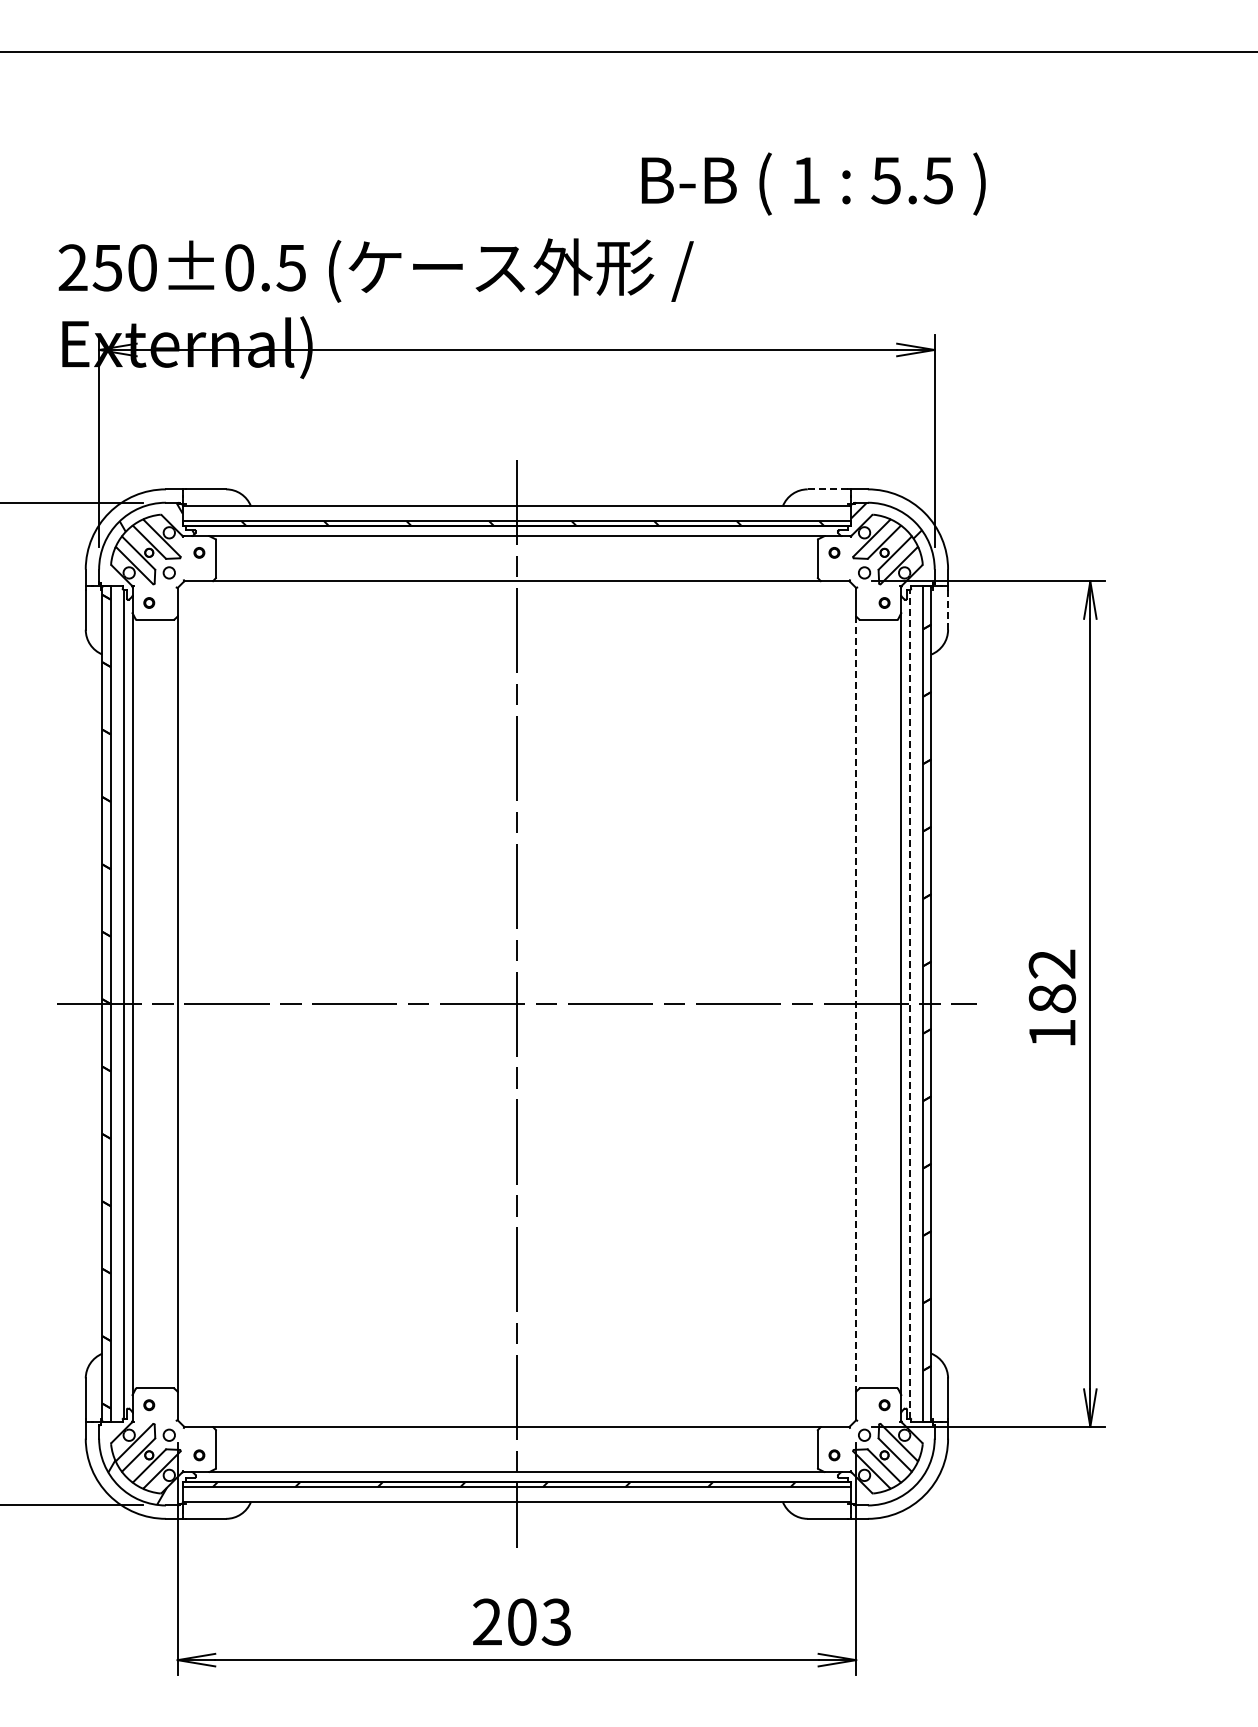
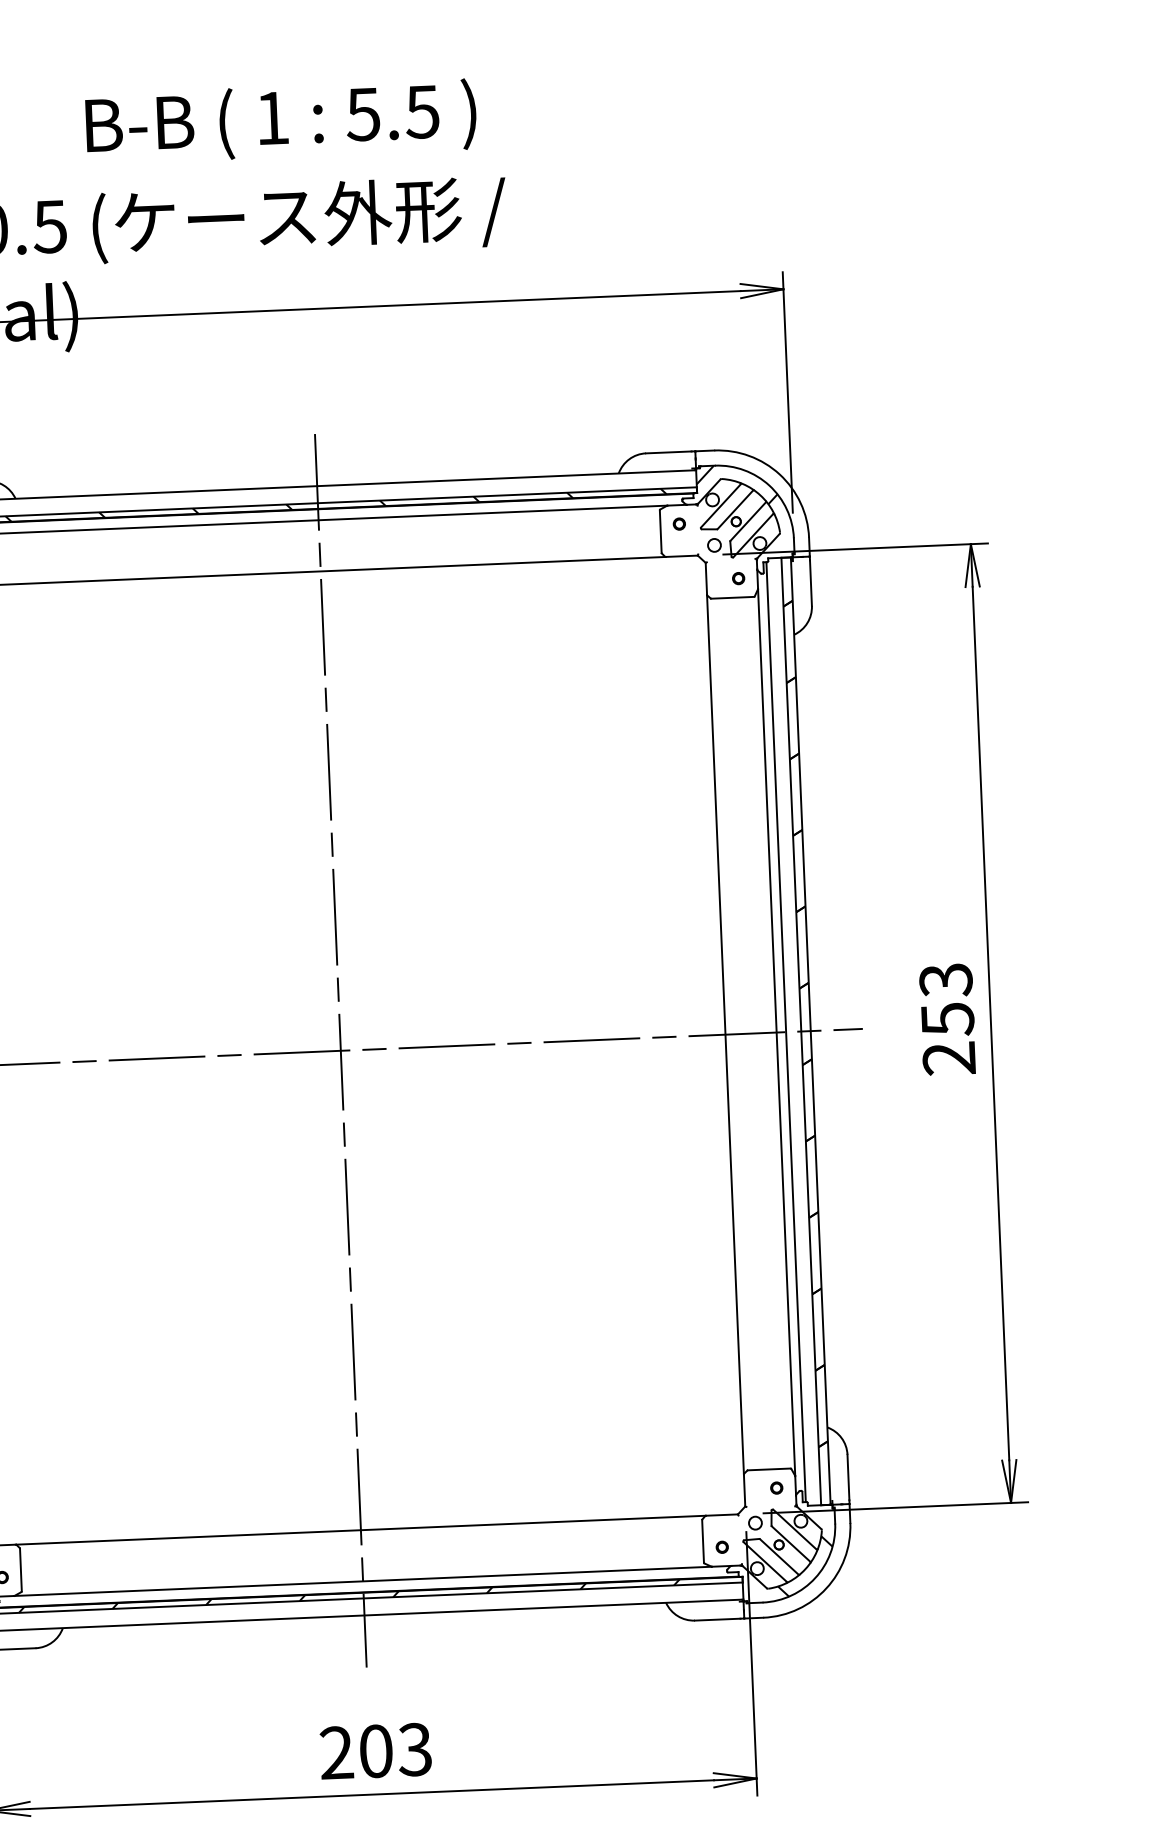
text: (813, 183) -> (280, 121), moved
line: (828, 489) -> (669, 452), dashed -> solid
line: (948, 610) -> (811, 584), dashed -> solid
text: (1052, 998) -> (947, 1019), 182 -> 253
line: (909, 1003) -> (785, 1031), dashed -> solid
line: (856, 1004) -> (725, 1035), dashed -> solid
hatch: (906, 1475) -> (804, 1566), added

